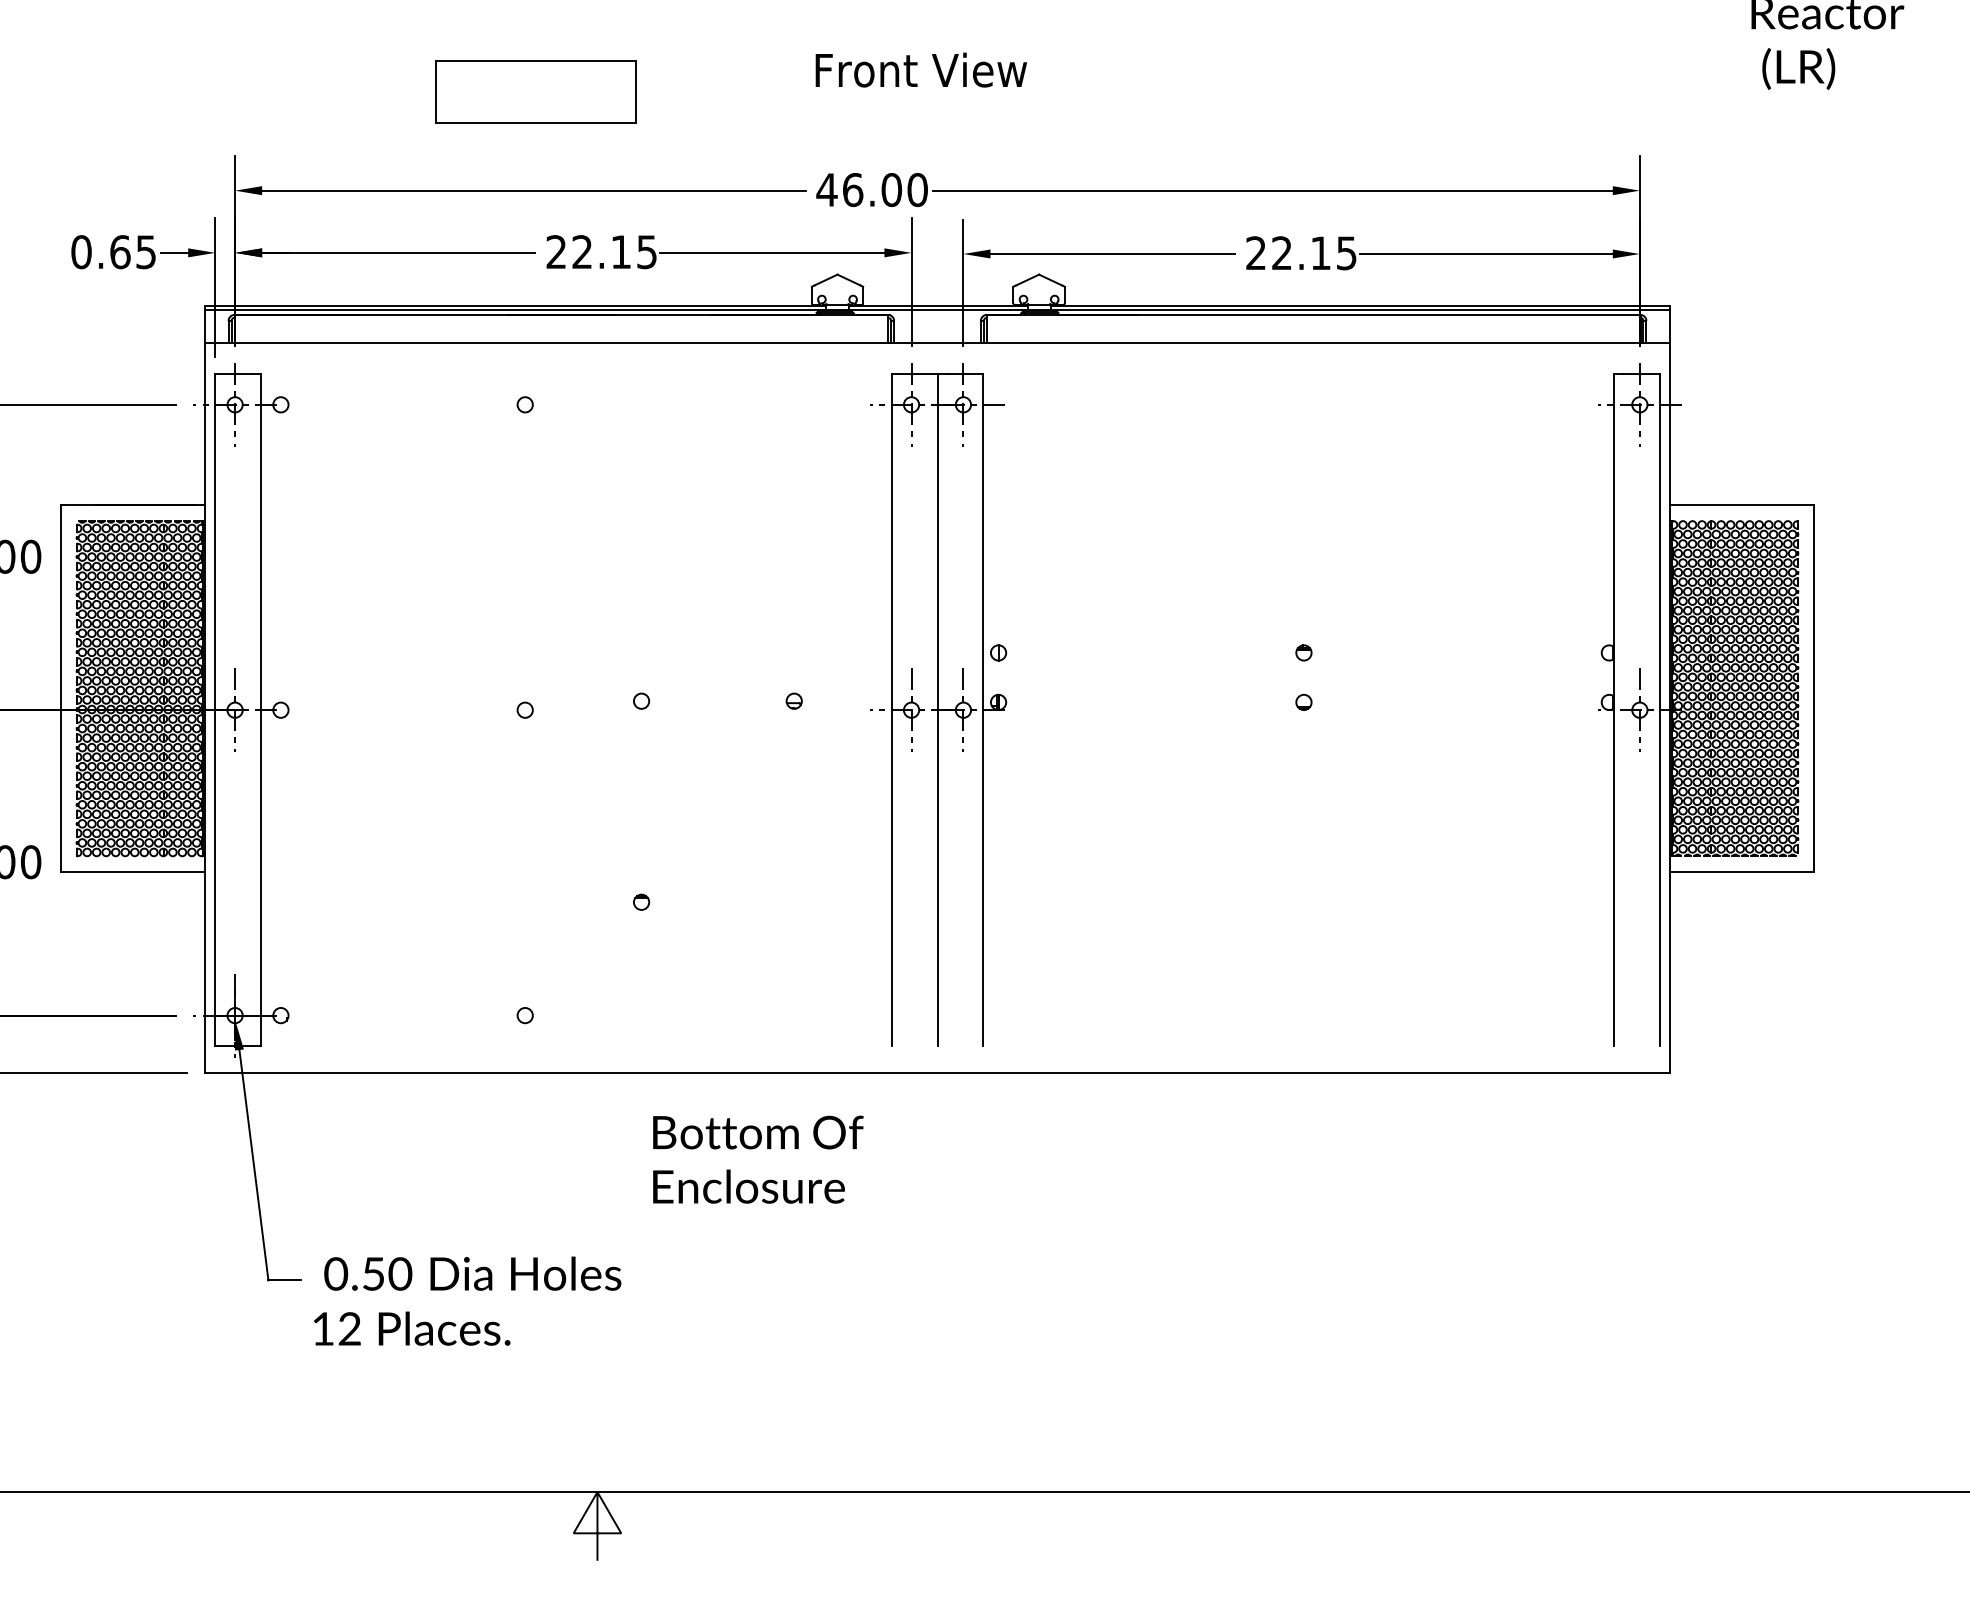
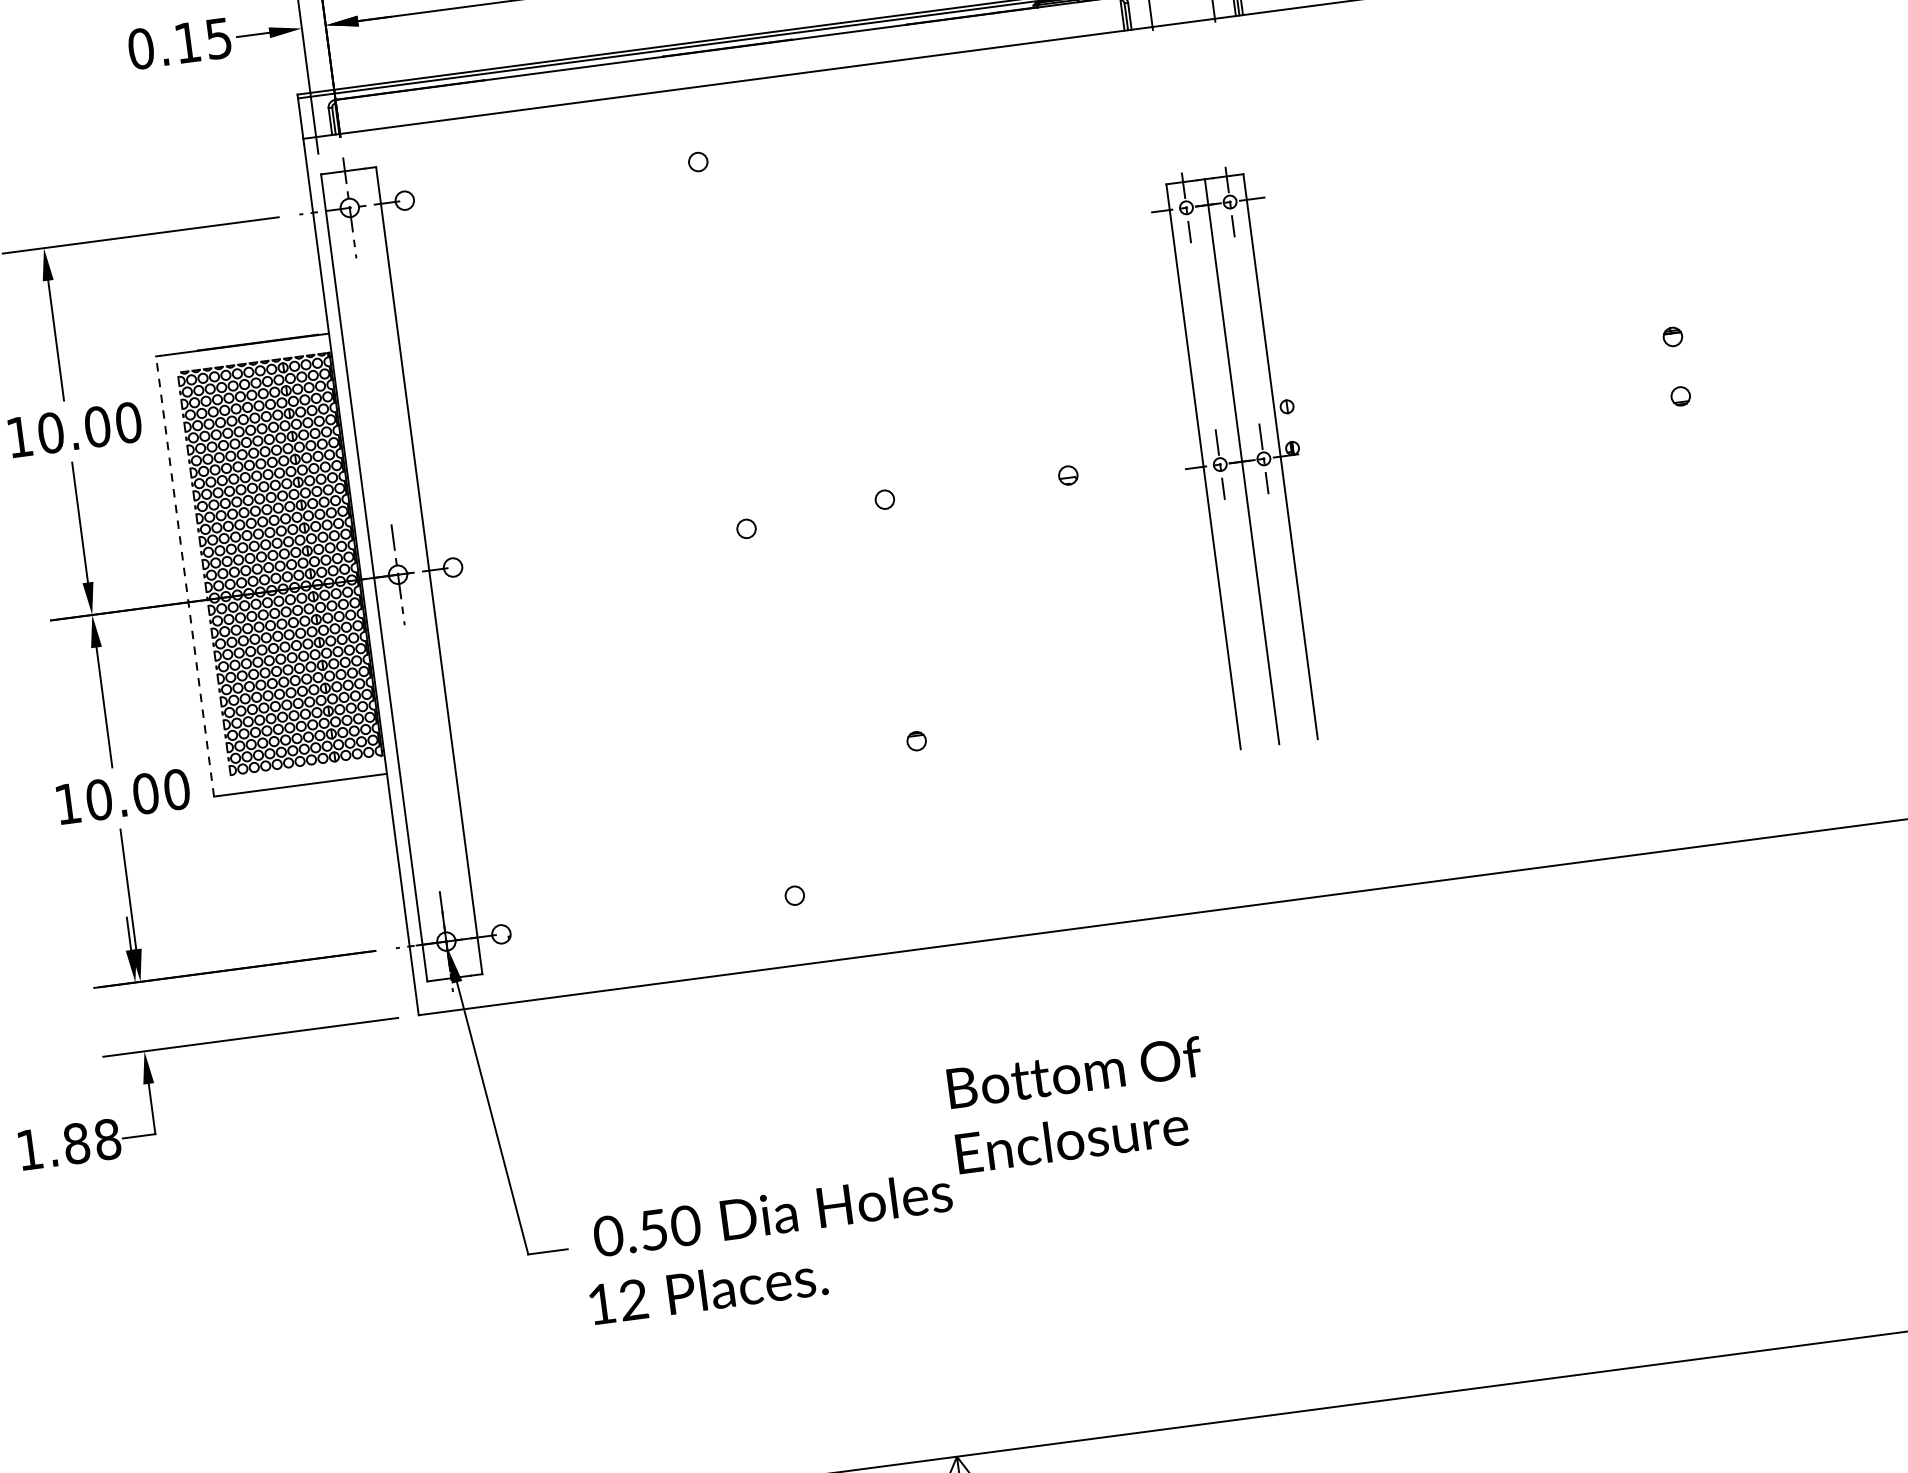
text: (120, 252) -> (188, 43), 0.65 -> 0.15
line: (60, 688) -> (184, 576), solid -> dashed
part: (938, 704) -> (1242, 456), size x0.7
text: (758, 1159) -> (1079, 1105), moved

